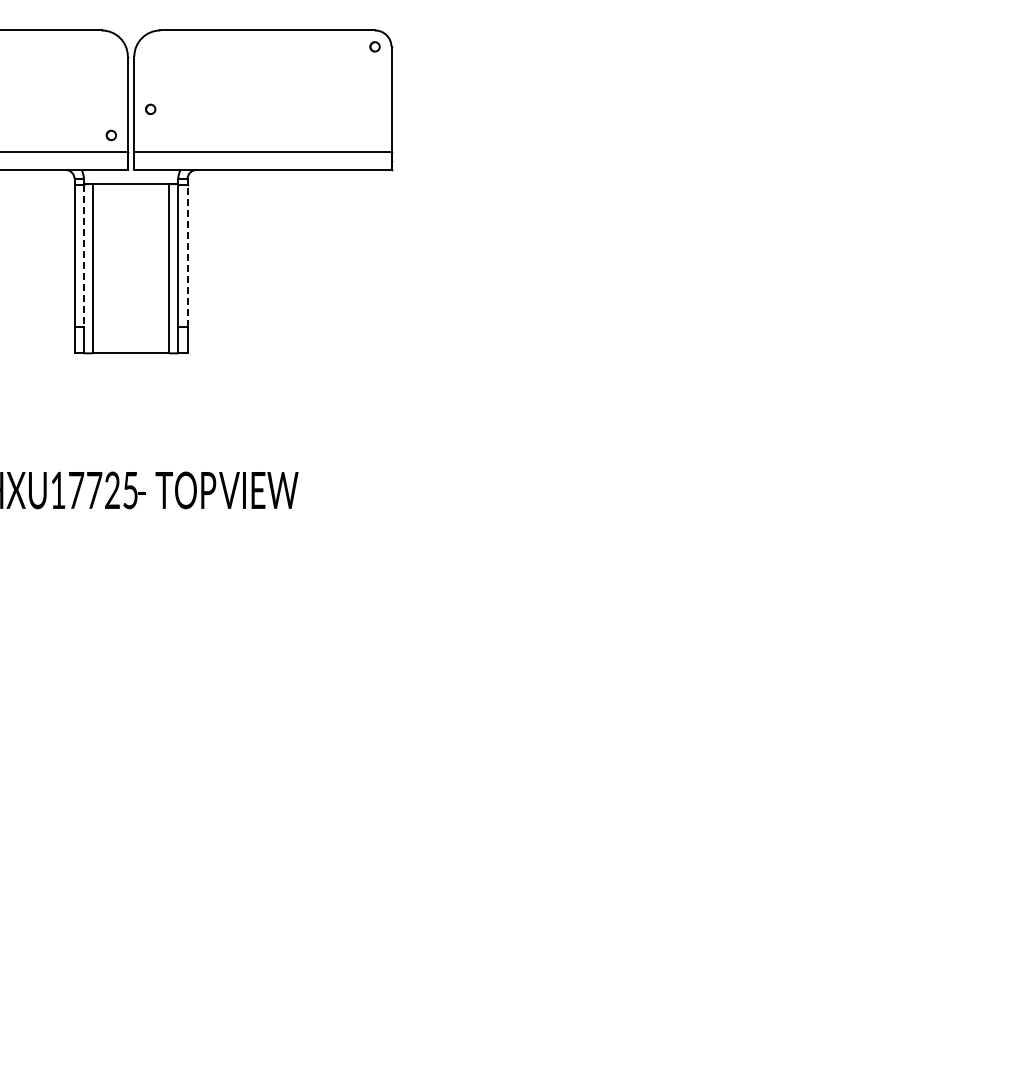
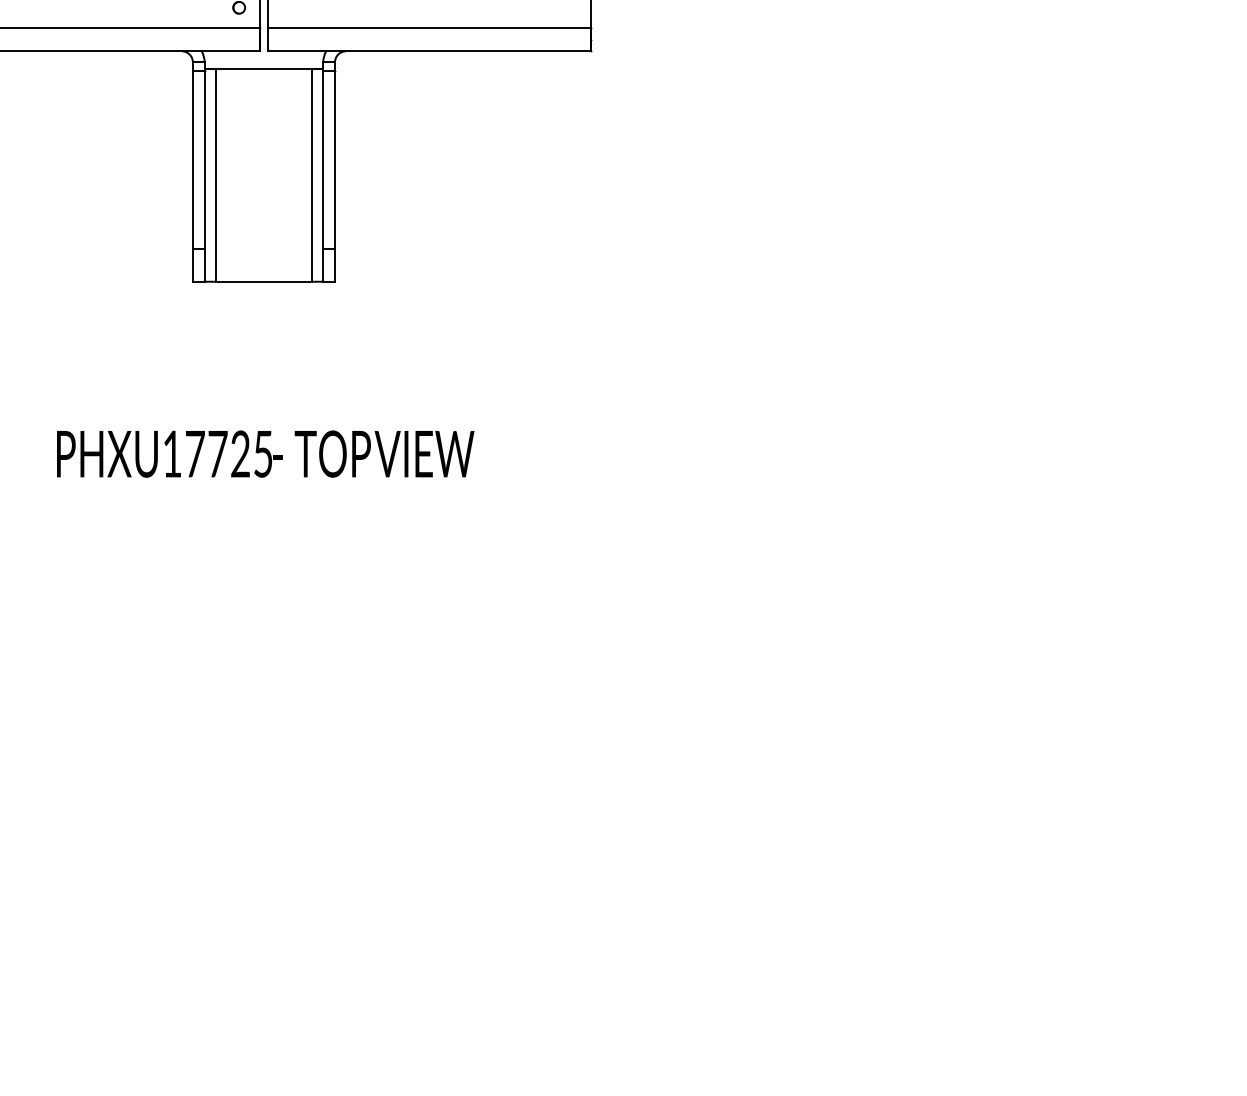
line: (83, 256) -> (204, 160), dashed -> solid
line: (187, 256) -> (334, 160), dashed -> solid

